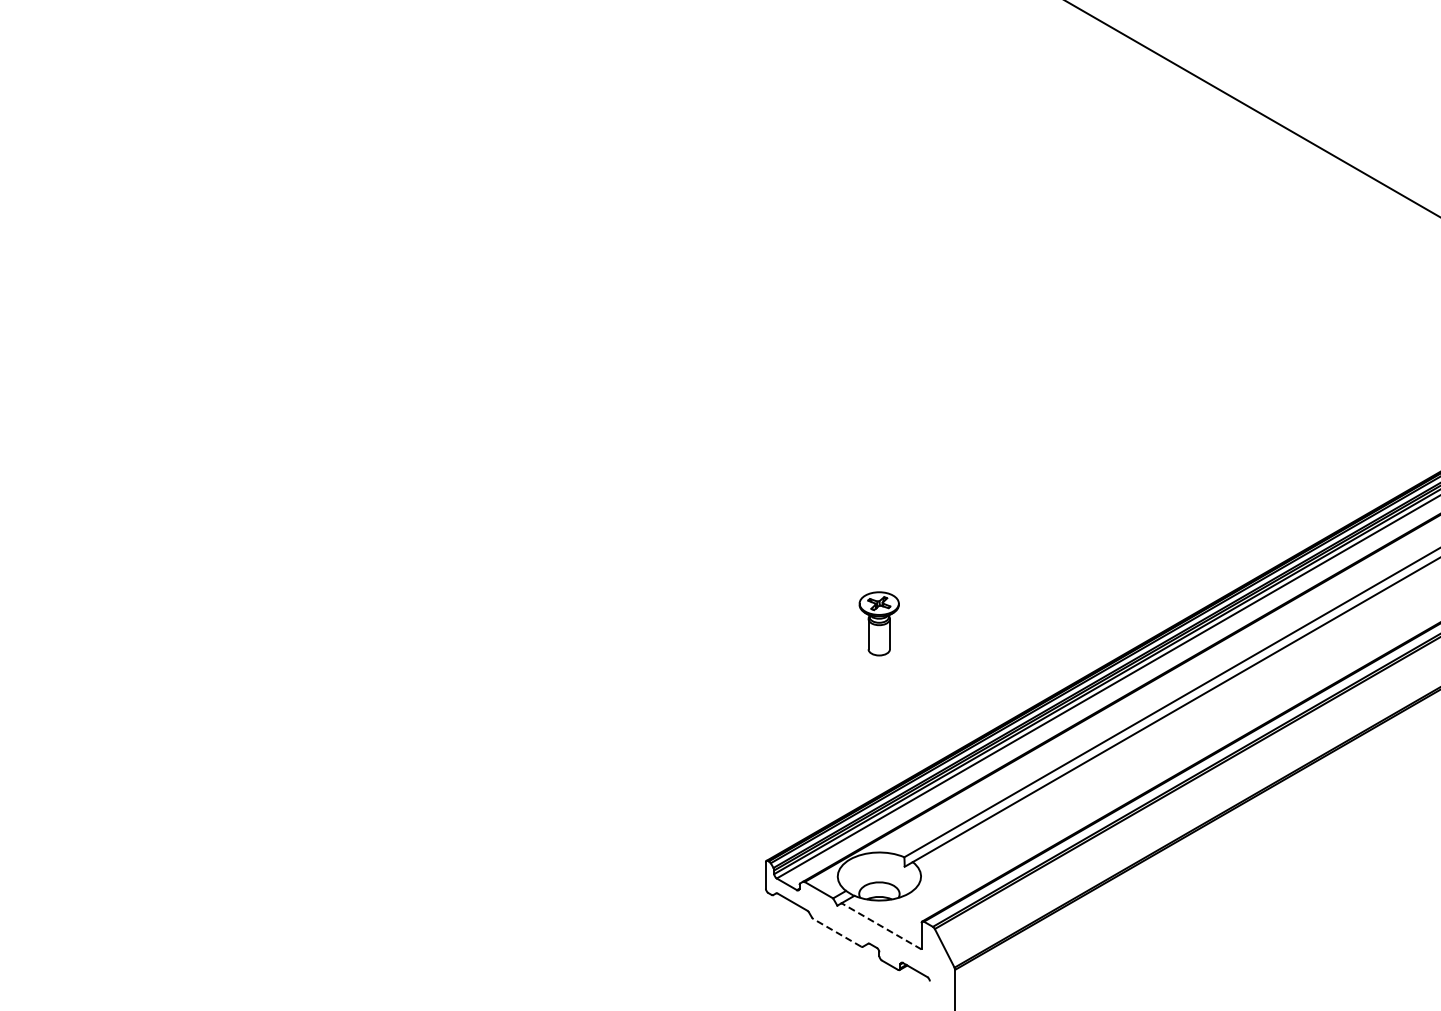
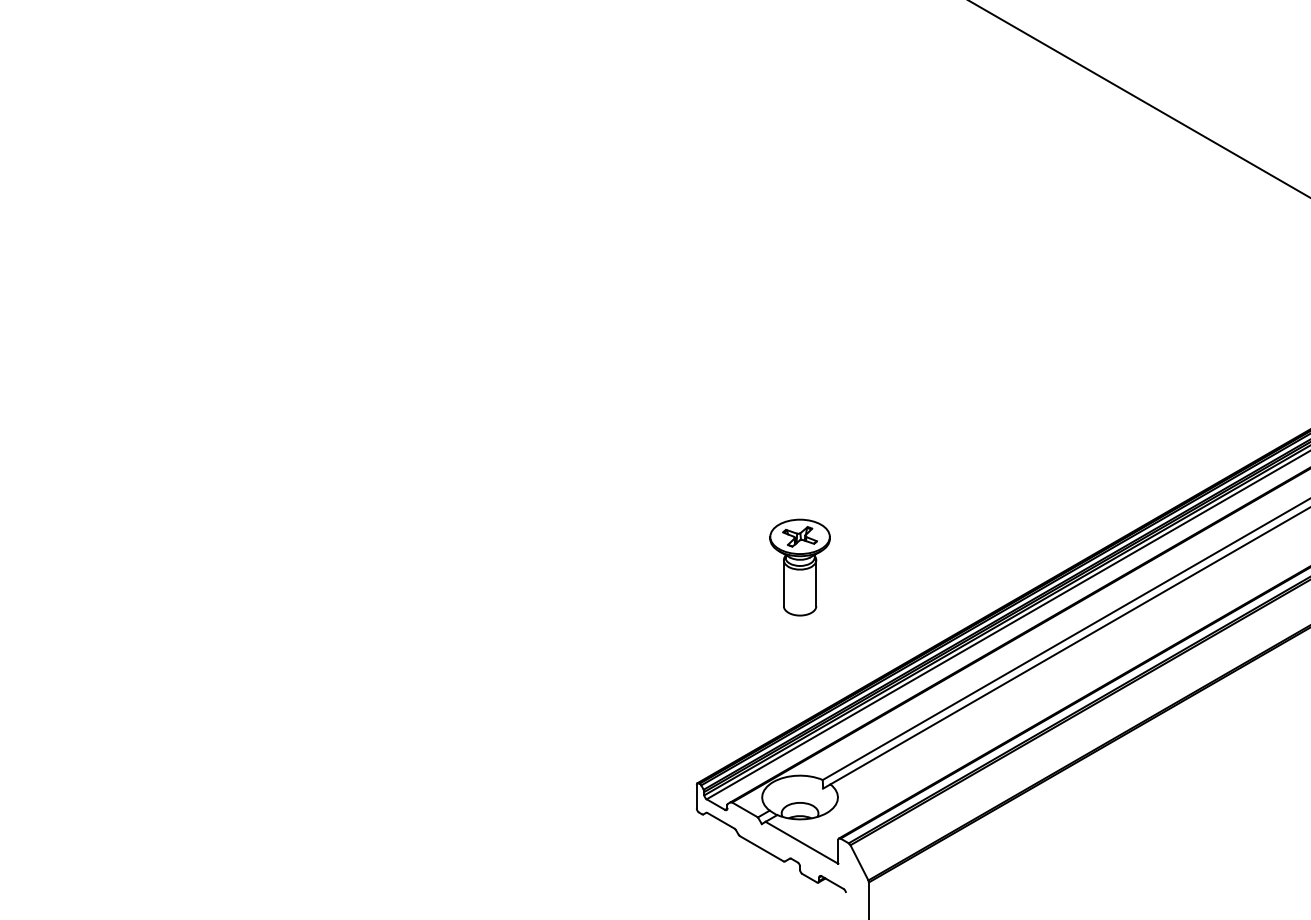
part: (878, 623) -> (799, 567), size x1.67
line: (881, 926) -> (801, 842), dashed -> solid
line: (836, 932) -> (761, 848), dashed -> solid

